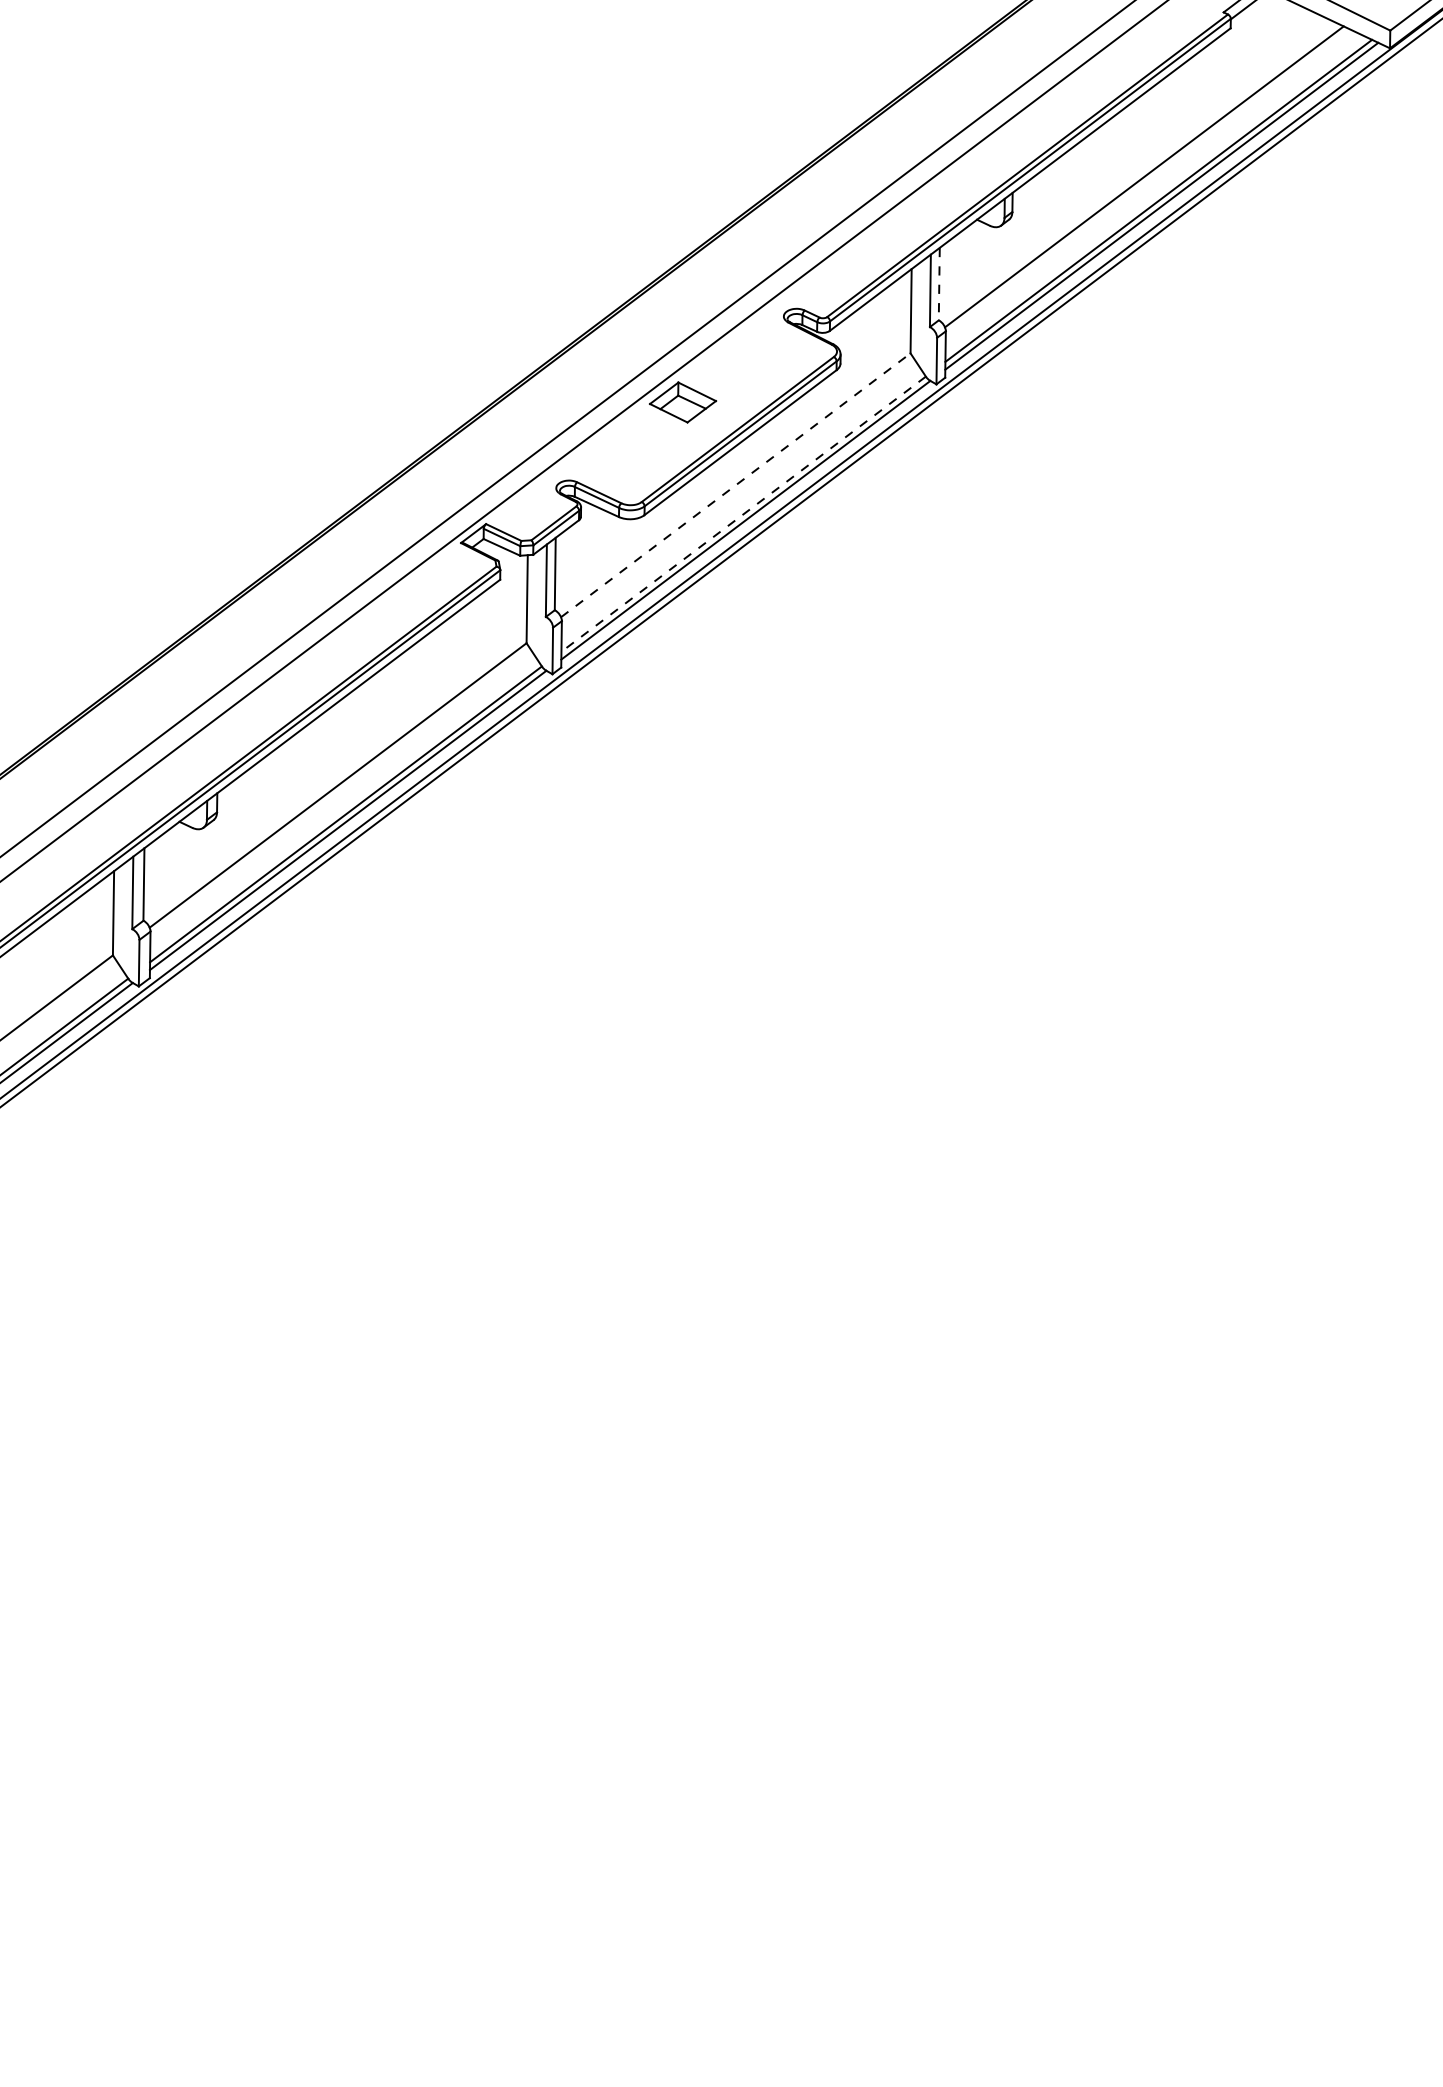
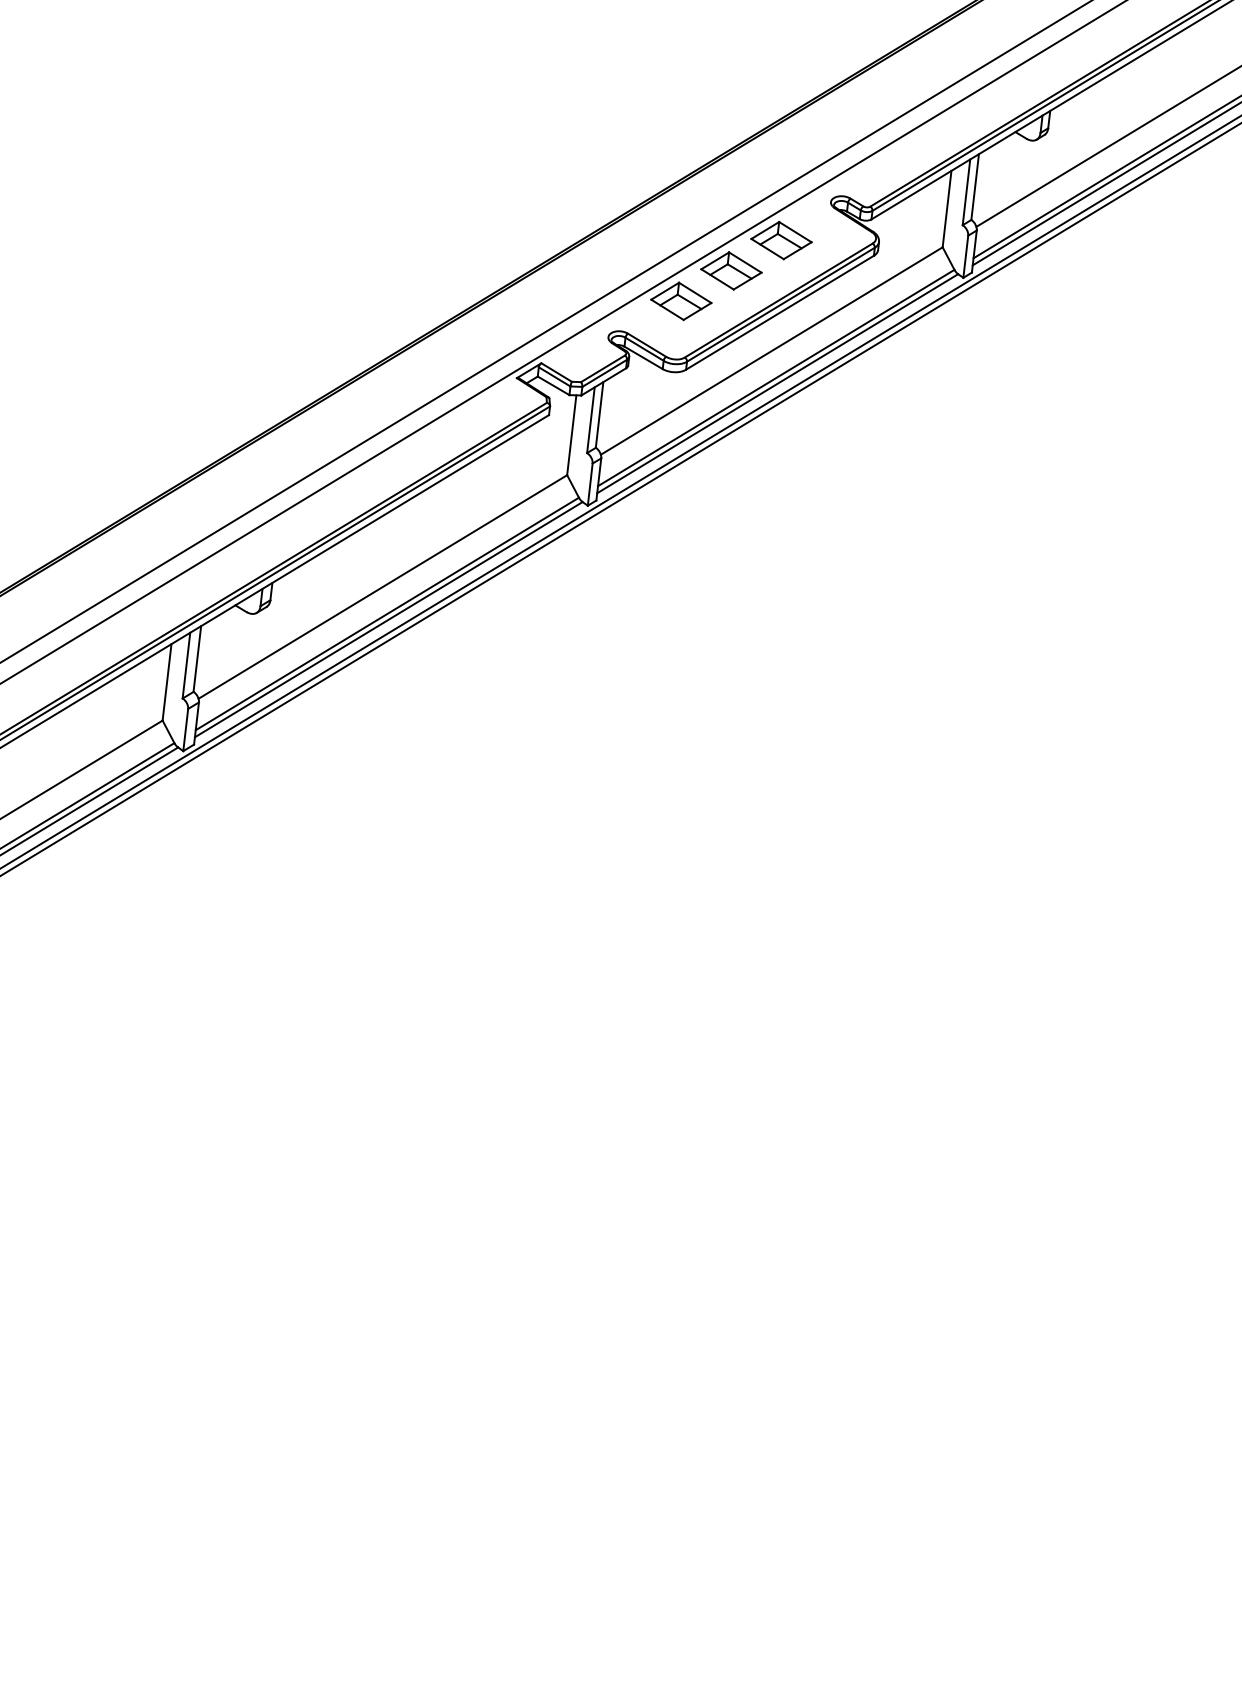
line: (939, 284) -> (975, 187), dashed -> solid
part: (734, 363) -> (781, 240), added
part: (631, 441) -> (681, 301), added
line: (735, 485) -> (771, 351), dashed -> solid
line: (743, 514) -> (776, 378), dashed -> solid

